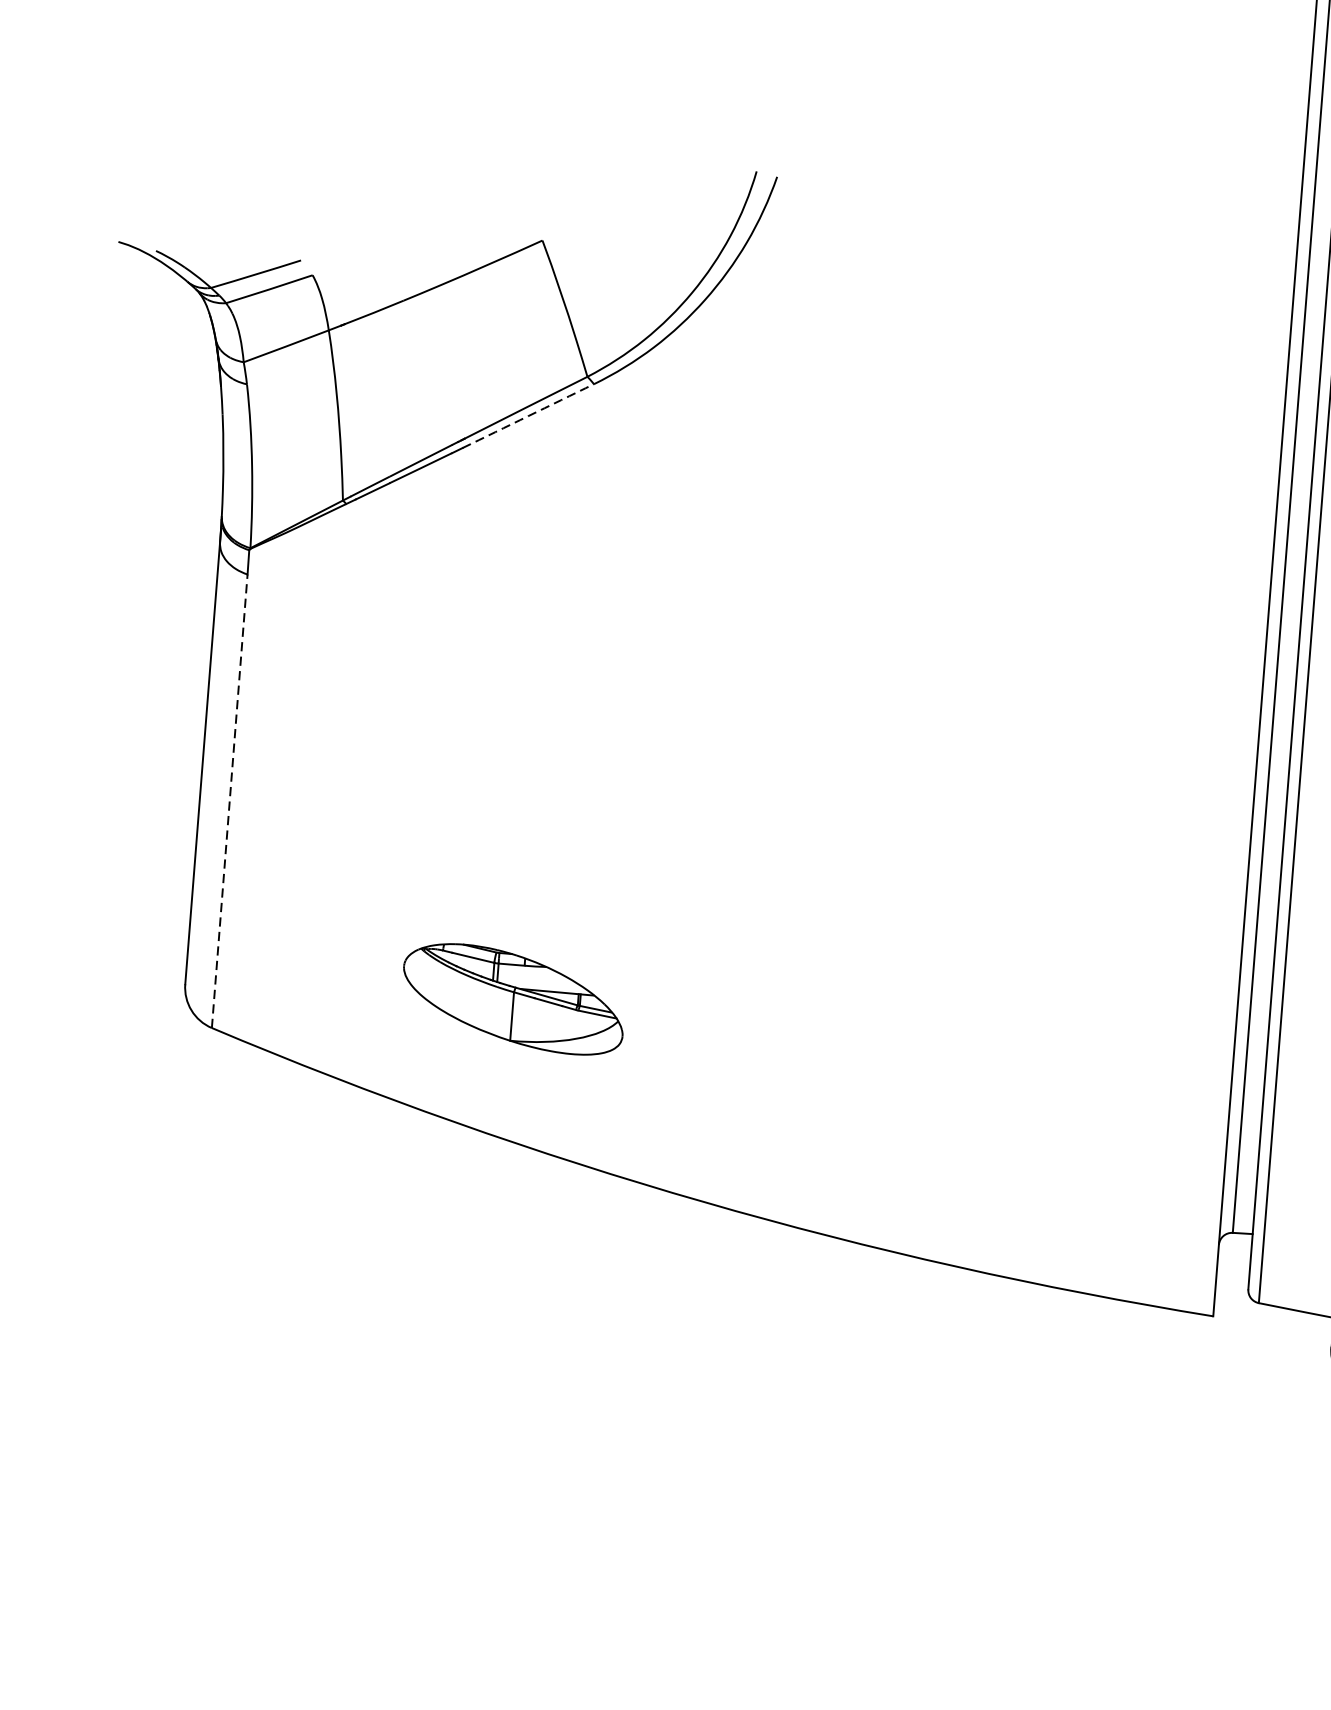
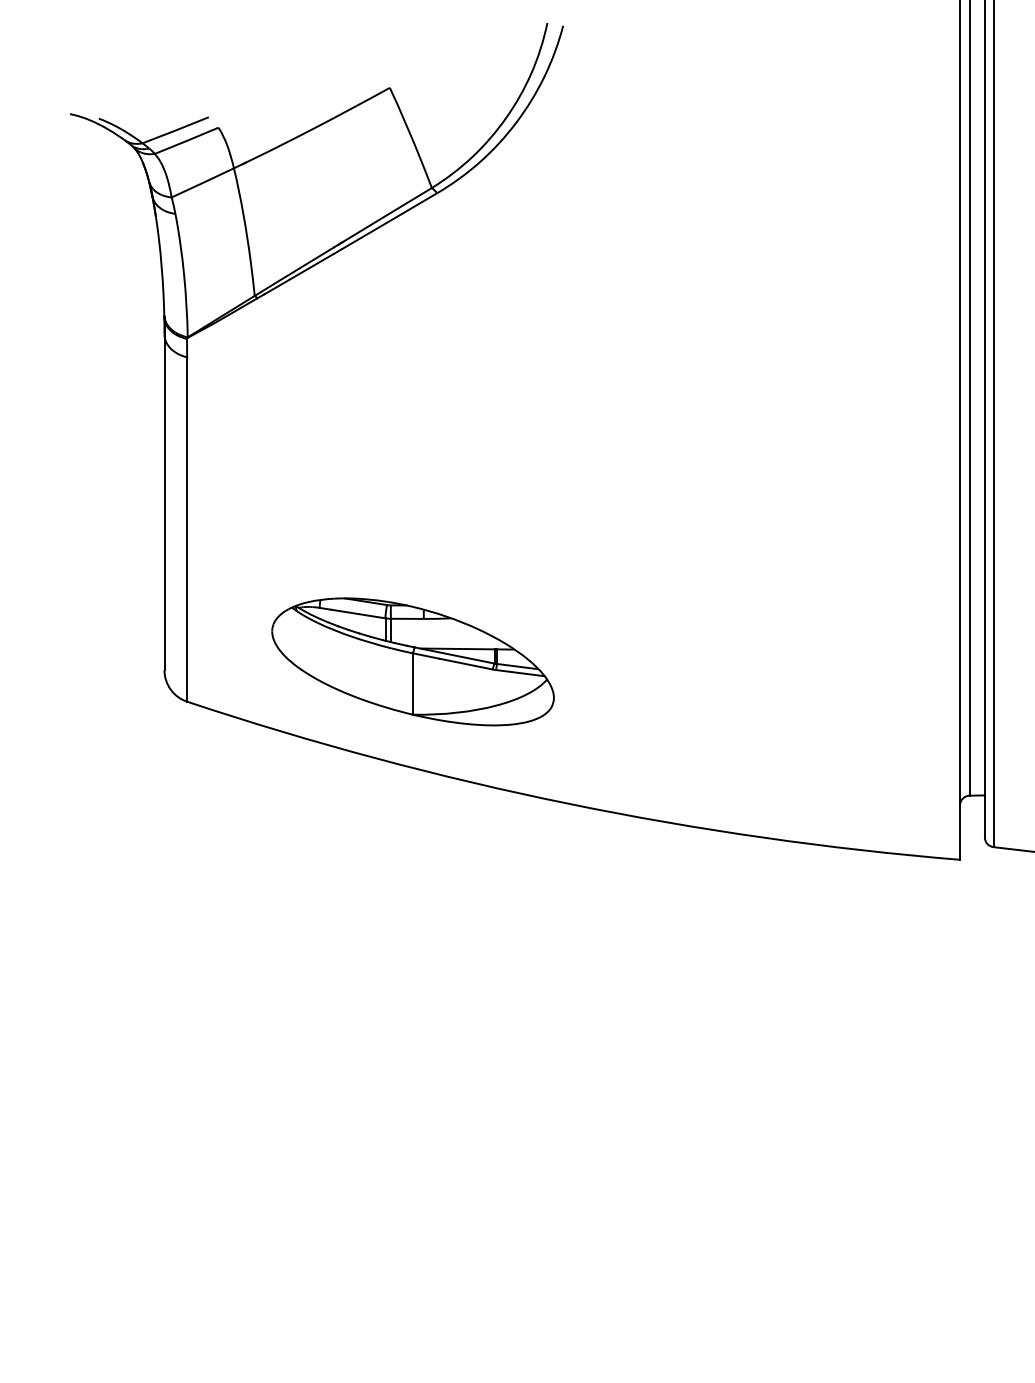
arc: (528, 416) -> (389, 221), dashed -> solid
line: (230, 801) -> (187, 529), dashed -> solid
part: (512, 998) -> (412, 661), size x1.67

